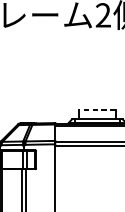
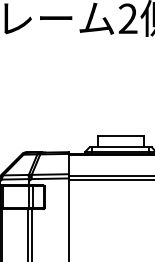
line: (97, 109) -> (120, 135), dashed -> solid

